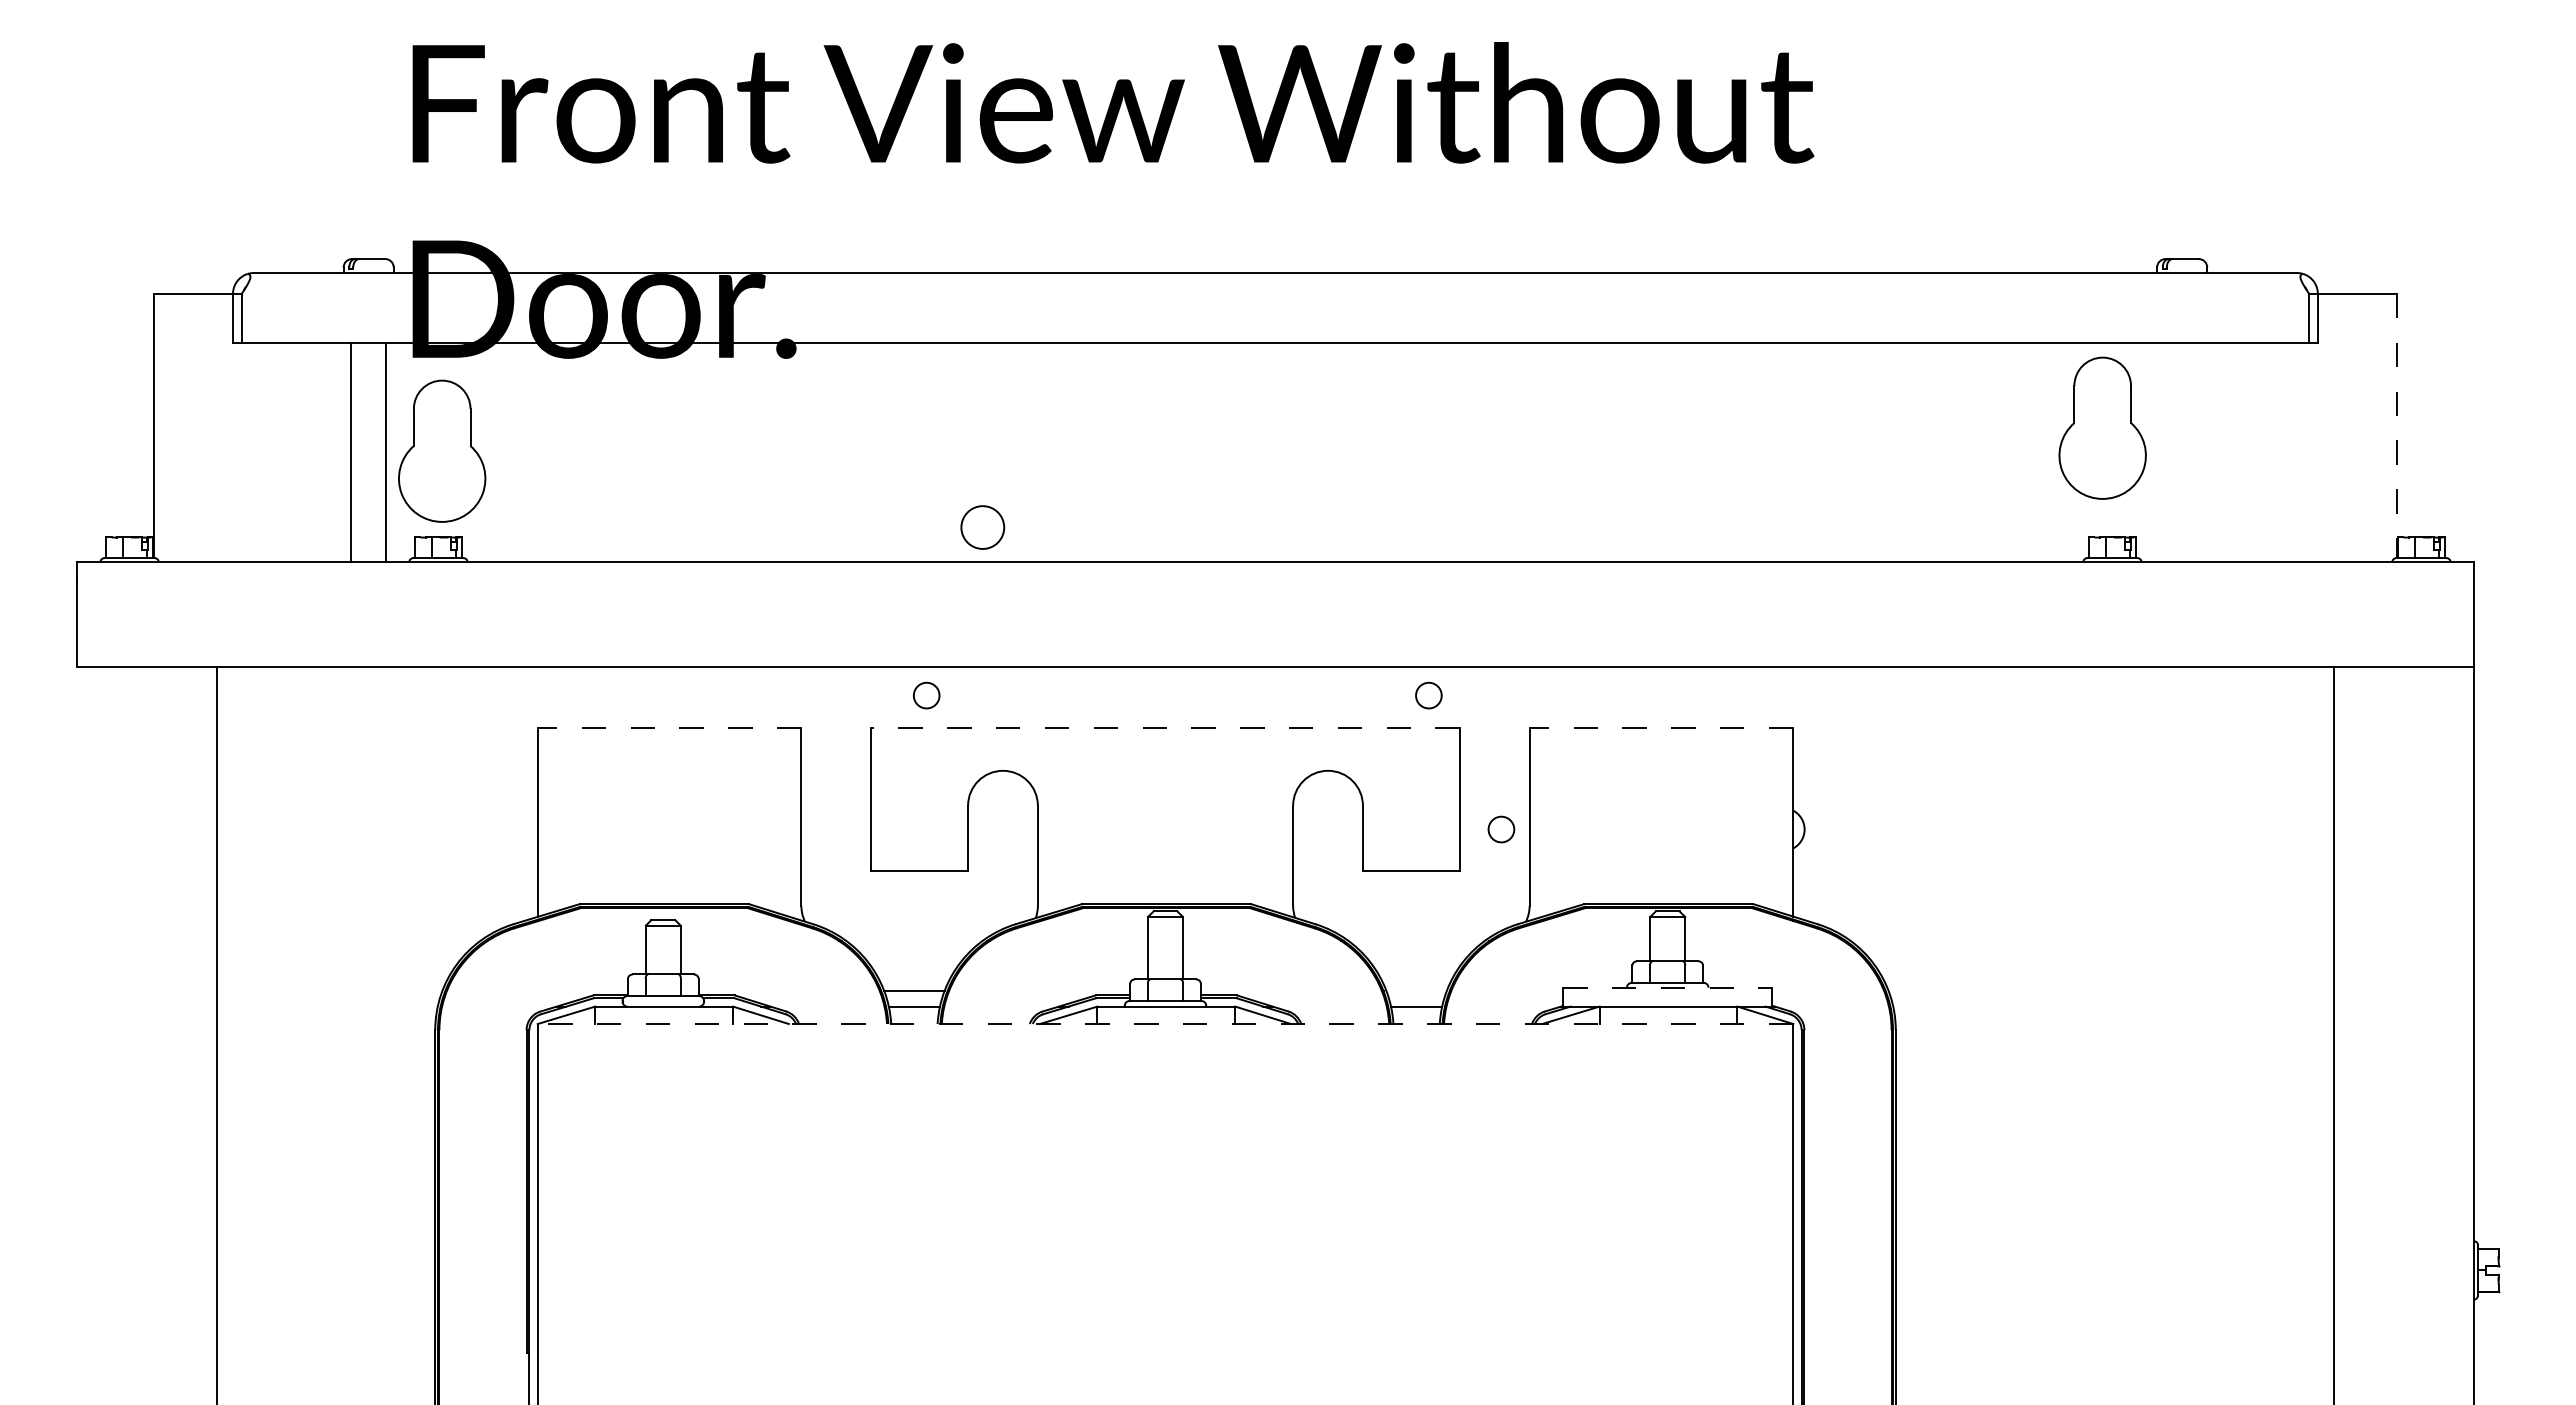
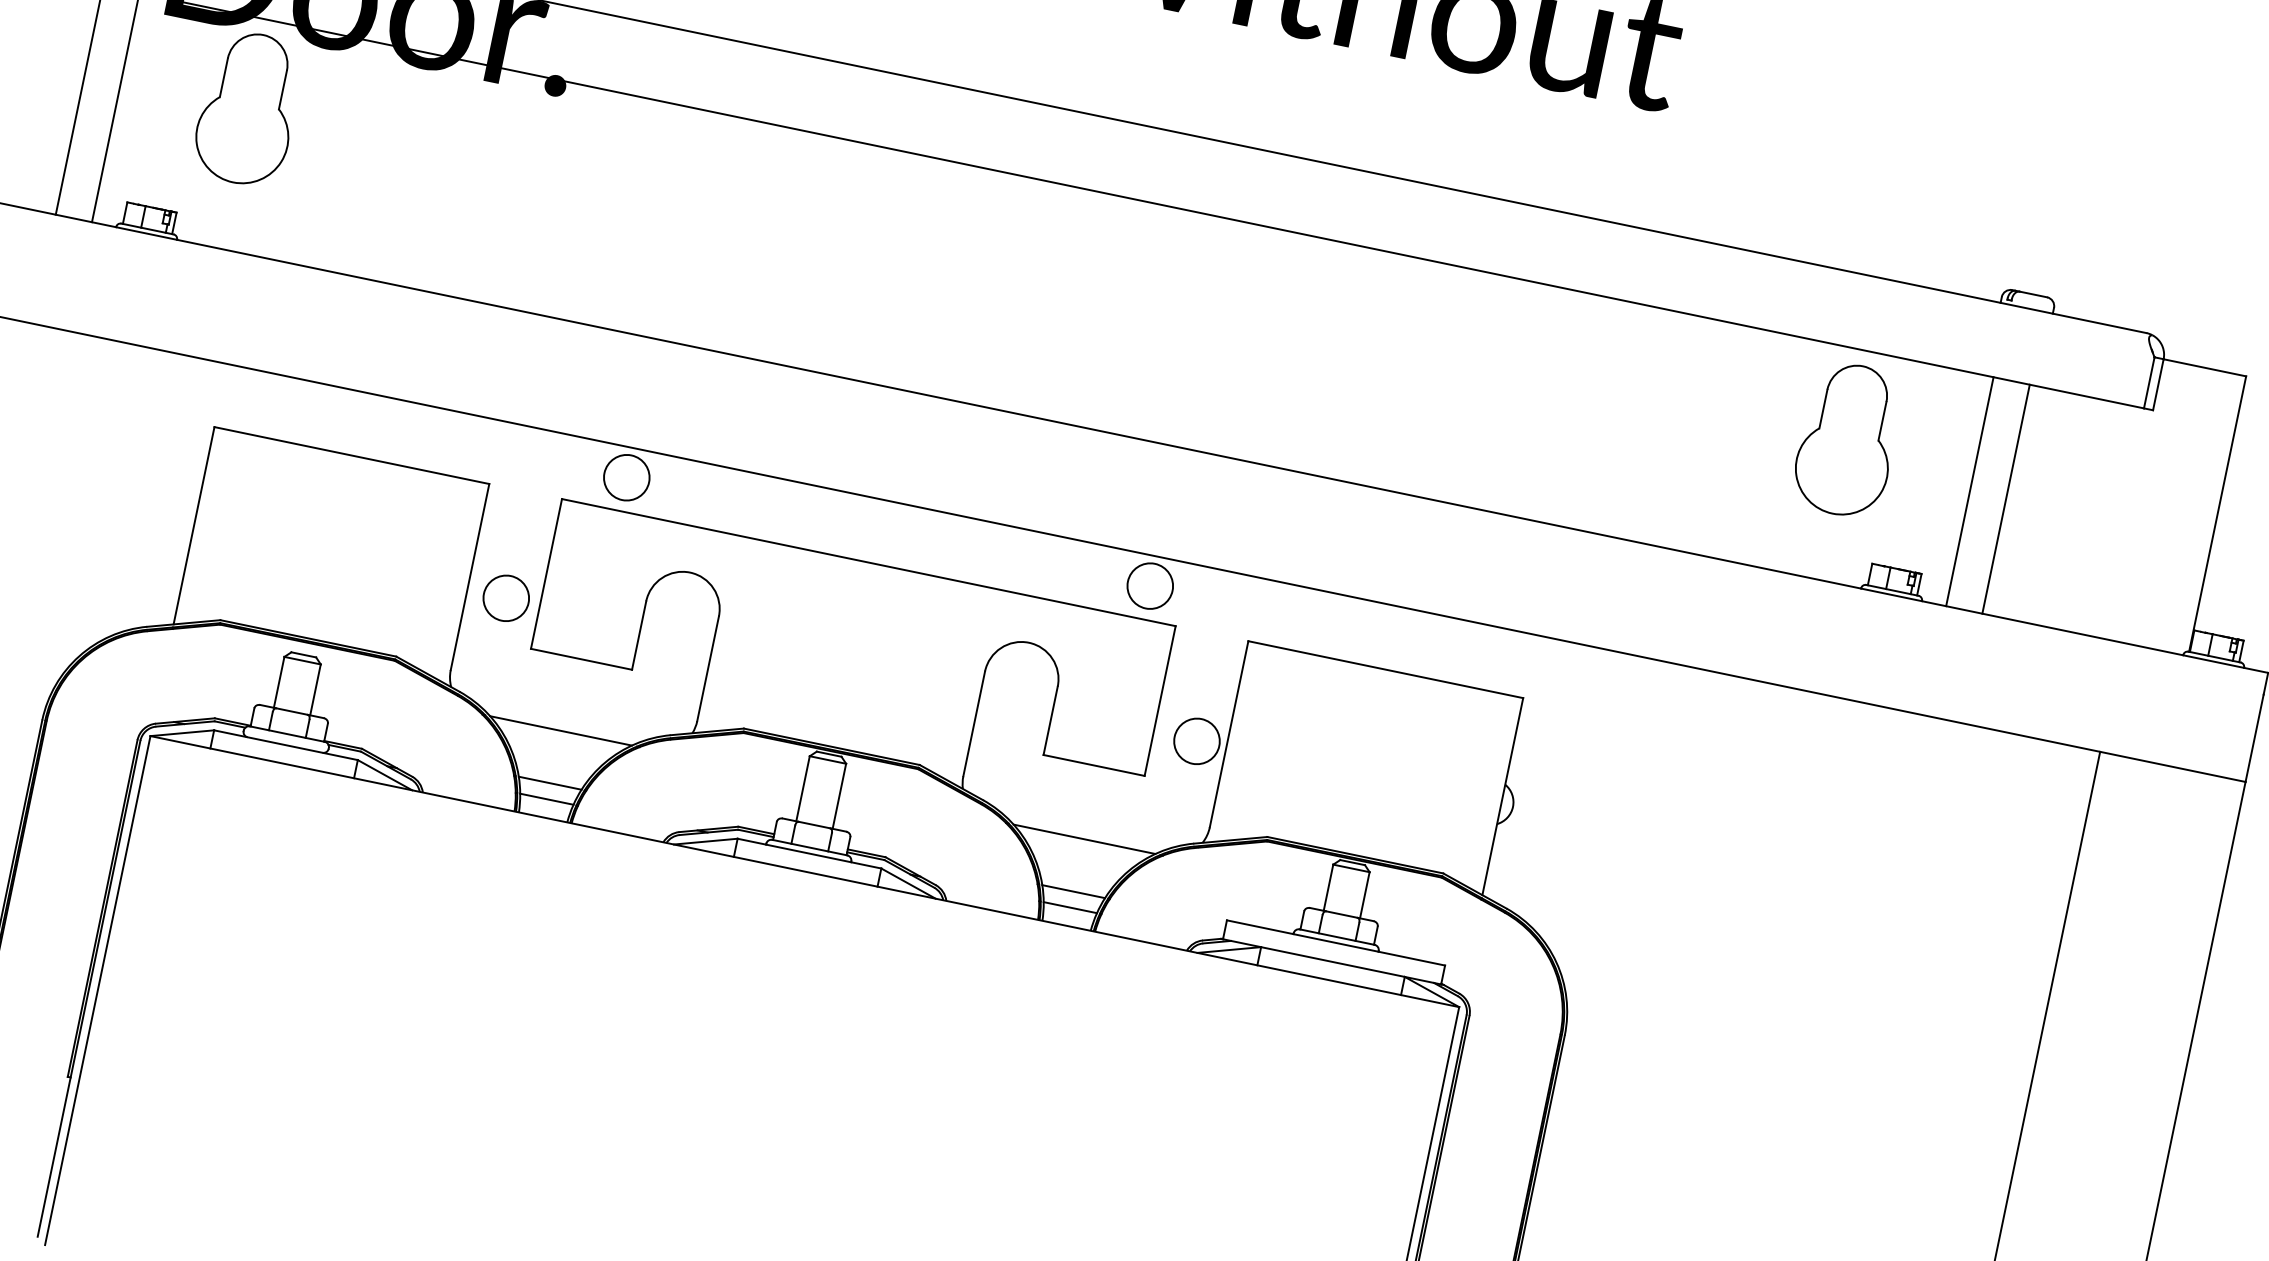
line: (2397, 426) -> (2218, 514), dashed -> solid
part: (2102, 427) -> (1847, 439), moved
part: (442, 450) -> (248, 107), moved
line: (2164, 452) -> (1969, 491), added
line: (2199, 452) -> (2006, 499), added
circle: (982, 527) -> (505, 598), moved
circle: (926, 695) -> (626, 477), size x1.67
circle: (1428, 695) -> (1149, 585), size x1.67
line: (669, 727) -> (351, 455), dashed -> solid
line: (1165, 727) -> (868, 562), dashed -> solid
line: (1661, 727) -> (1385, 669), dashed -> solid
circle: (1501, 829) -> (1197, 741), size x1.67
line: (914, 941) -> (561, 731), added
line: (1416, 941) -> (1084, 839), added
line: (1667, 988) -> (1335, 942), dashed -> solid
line: (1416, 991) -> (1073, 891), added
line: (1165, 1024) -> (804, 872), dashed -> solid

